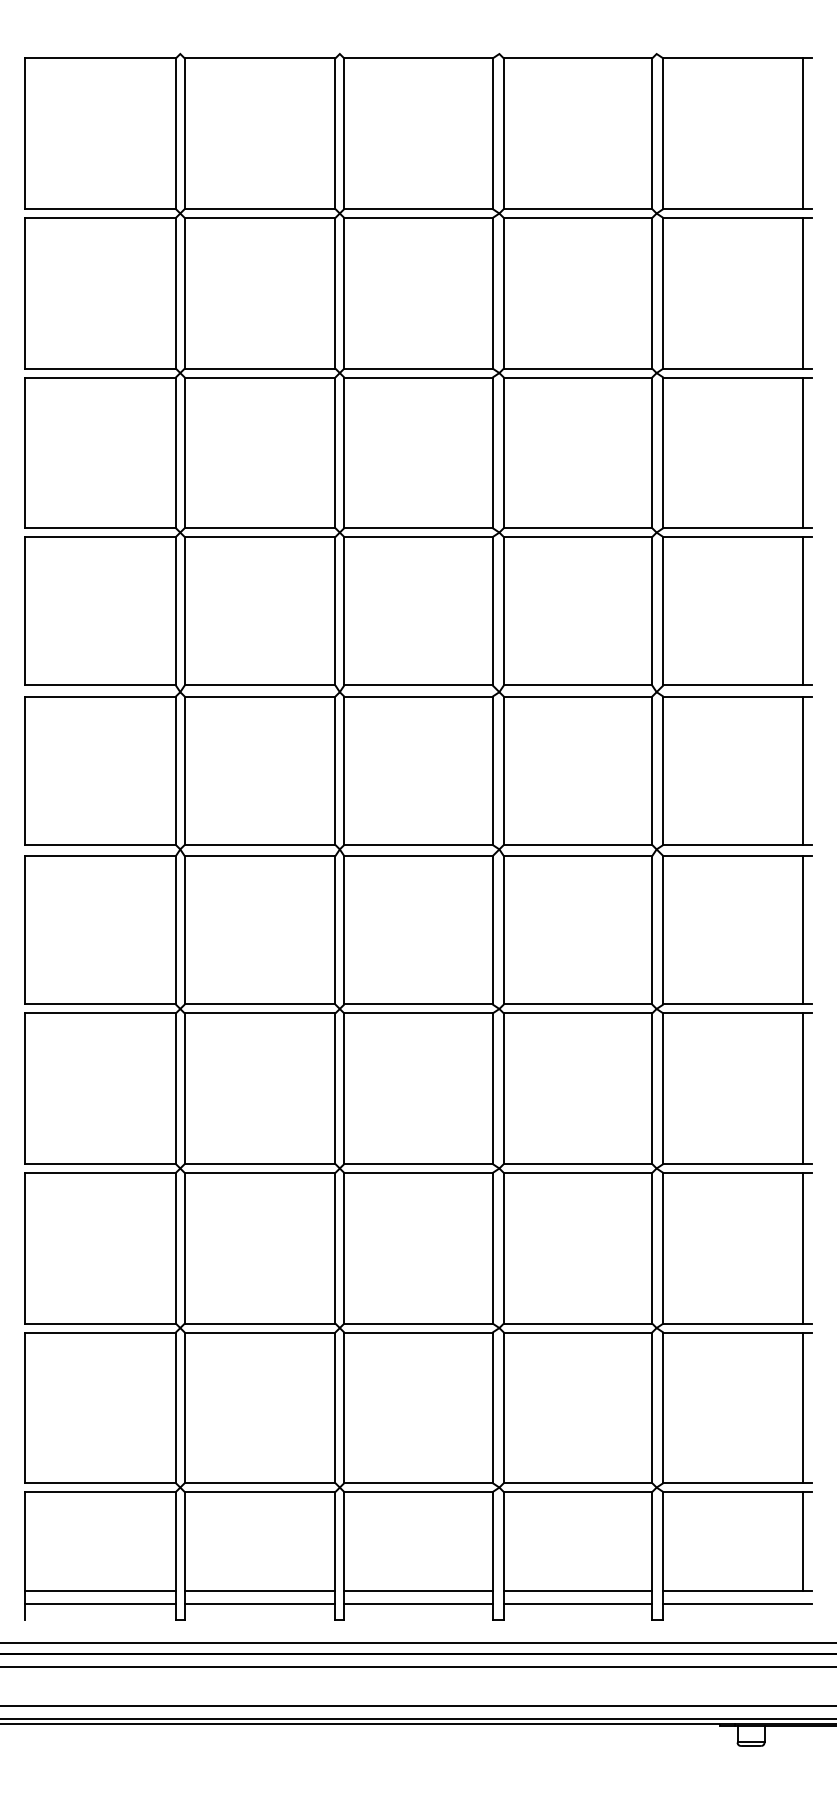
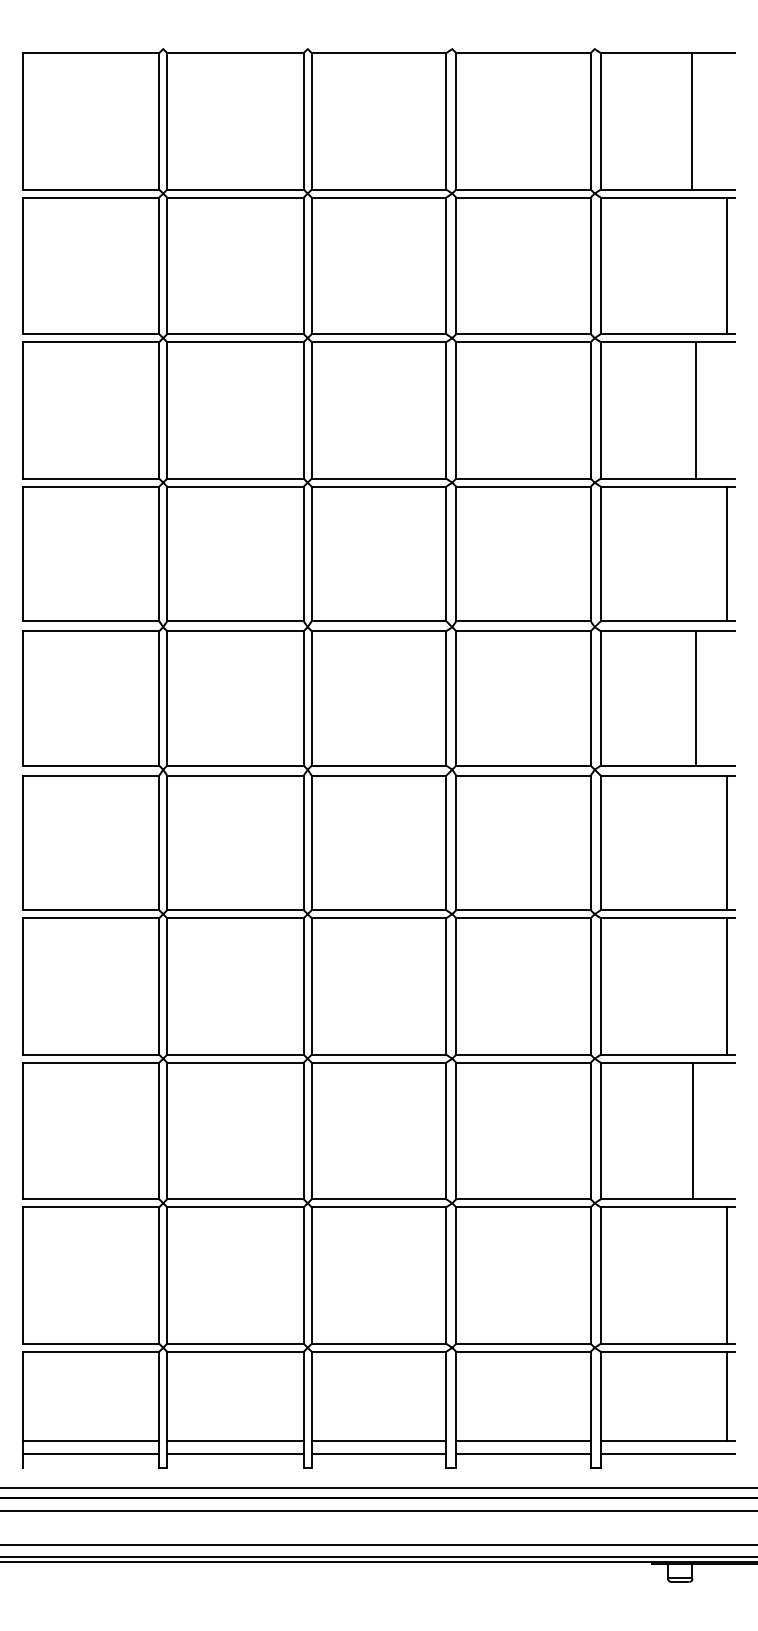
line: (802, 133) -> (691, 121), moved
line: (802, 452) -> (696, 410), moved
line: (802, 770) -> (696, 698), moved
line: (802, 1247) -> (692, 1130), moved

